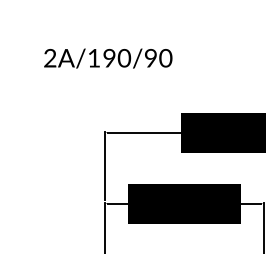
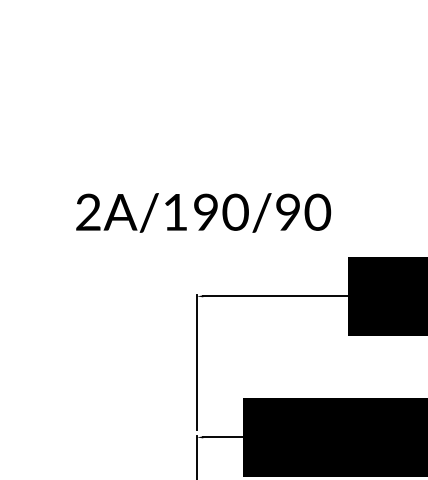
text: (108, 58) -> (204, 212), moved

